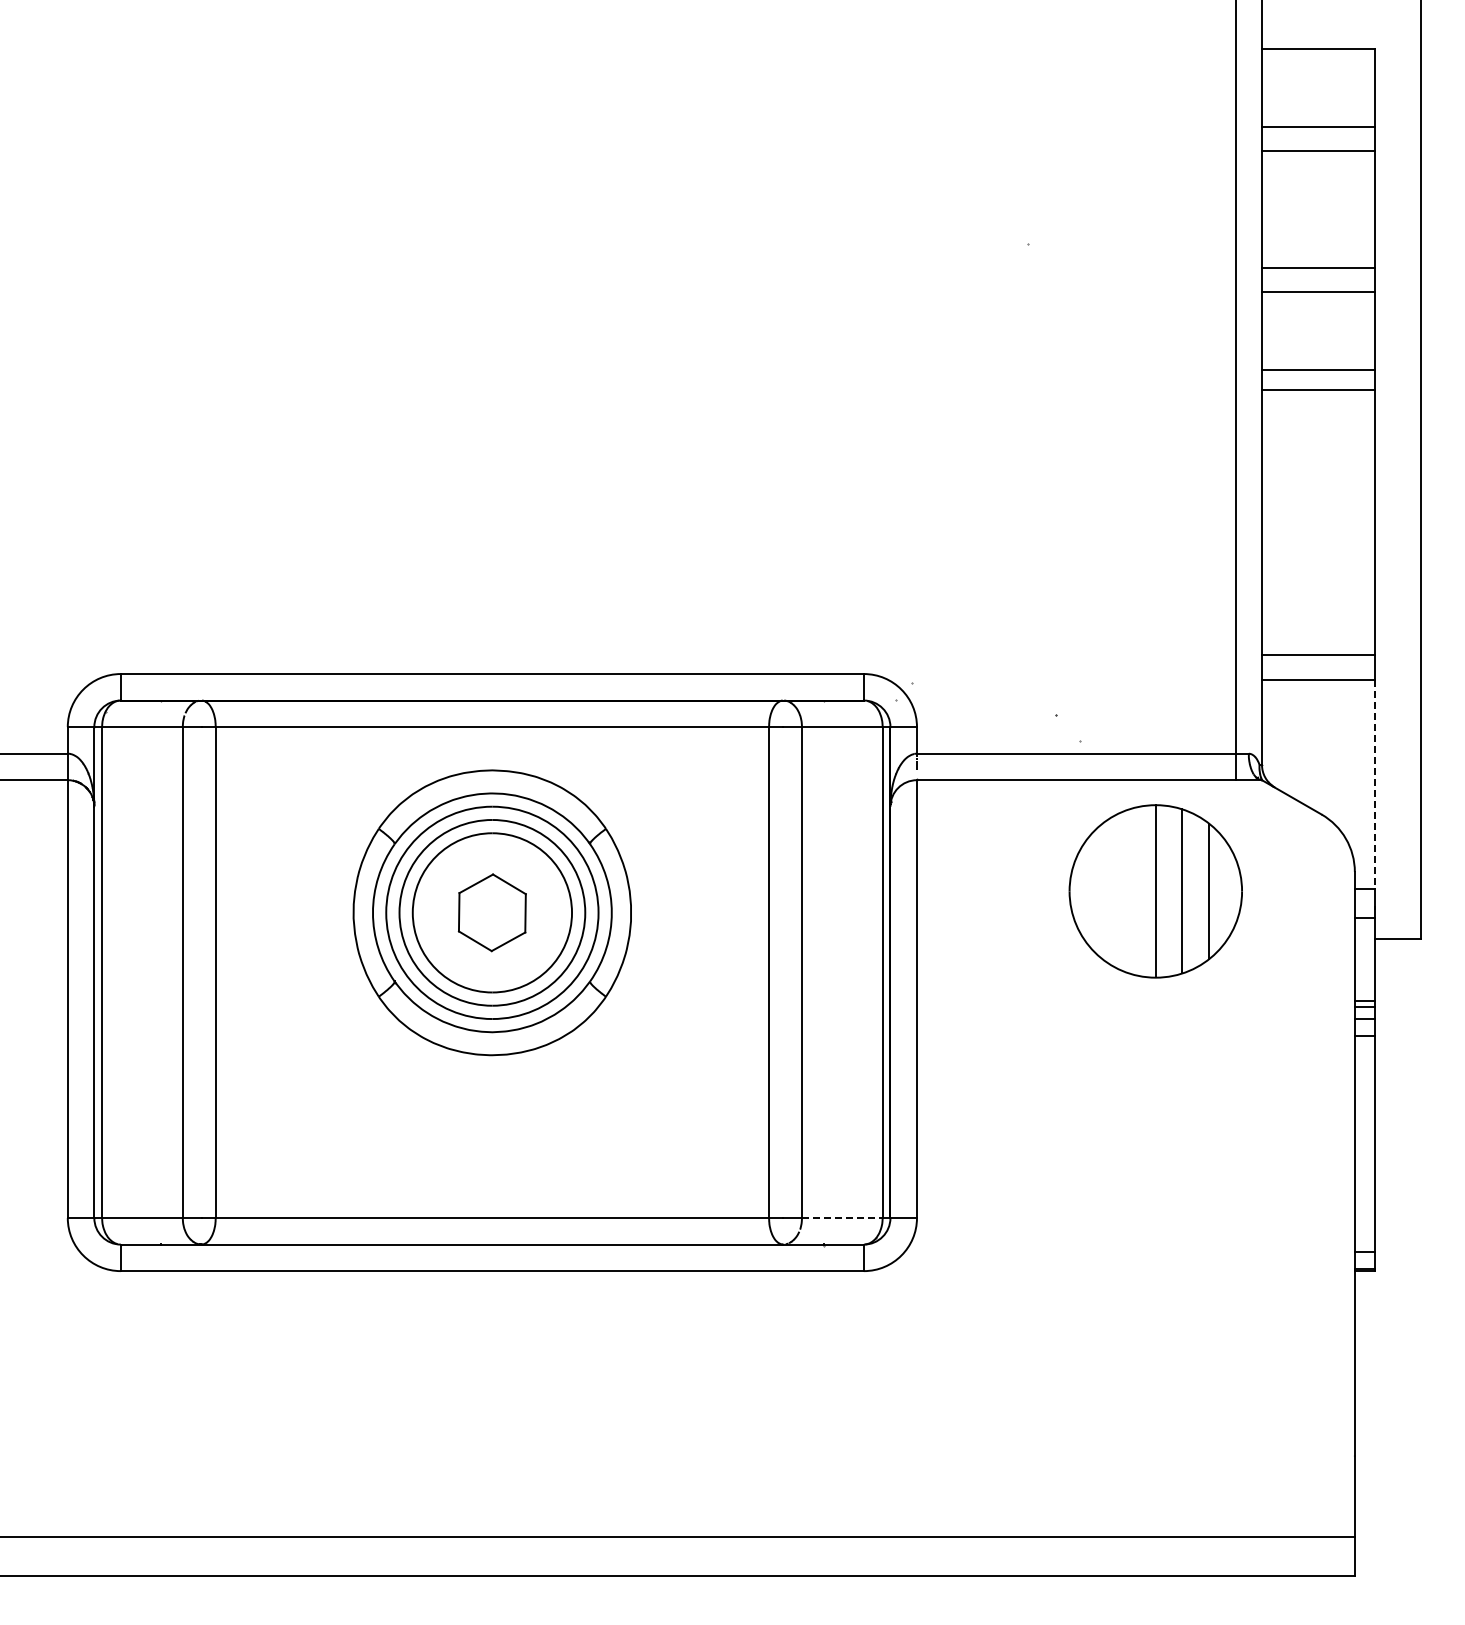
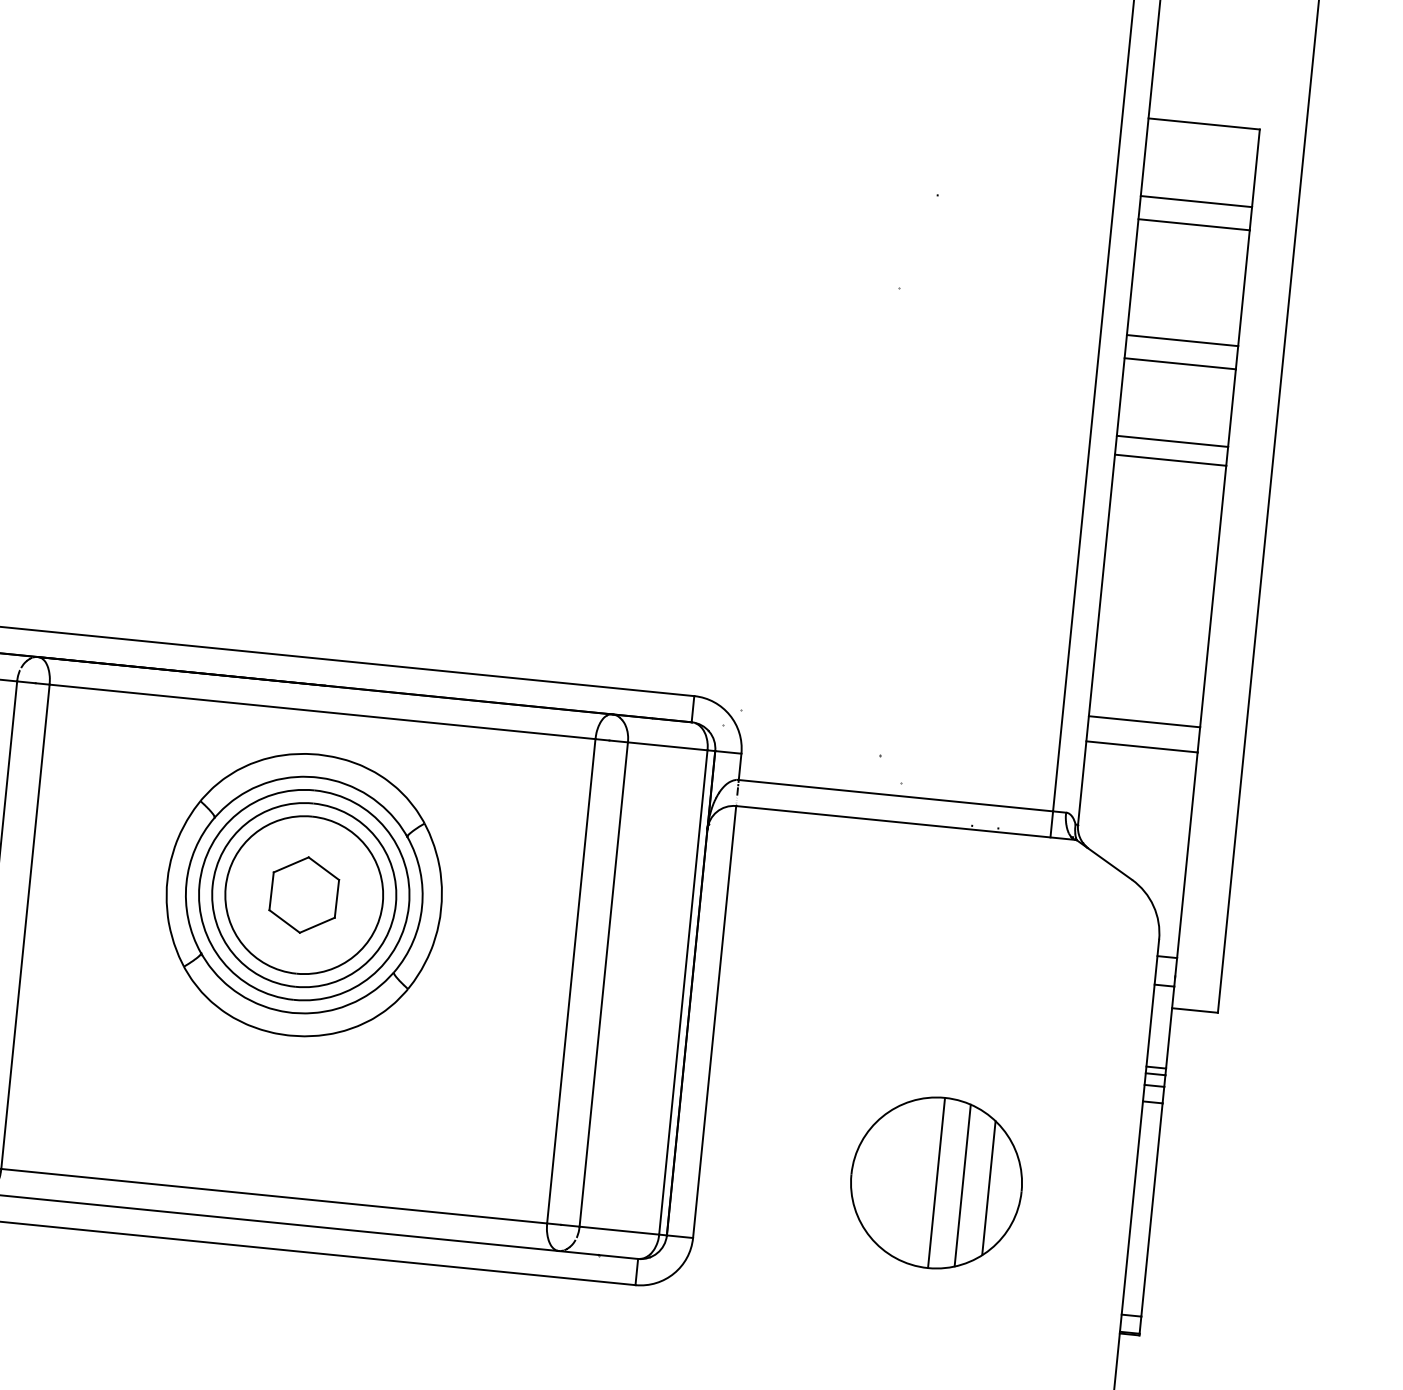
line: (1374, 784) -> (1187, 855), dashed -> solid
part: (1155, 891) -> (936, 1183), moved
line: (842, 1218) -> (619, 1231), dashed -> solid

